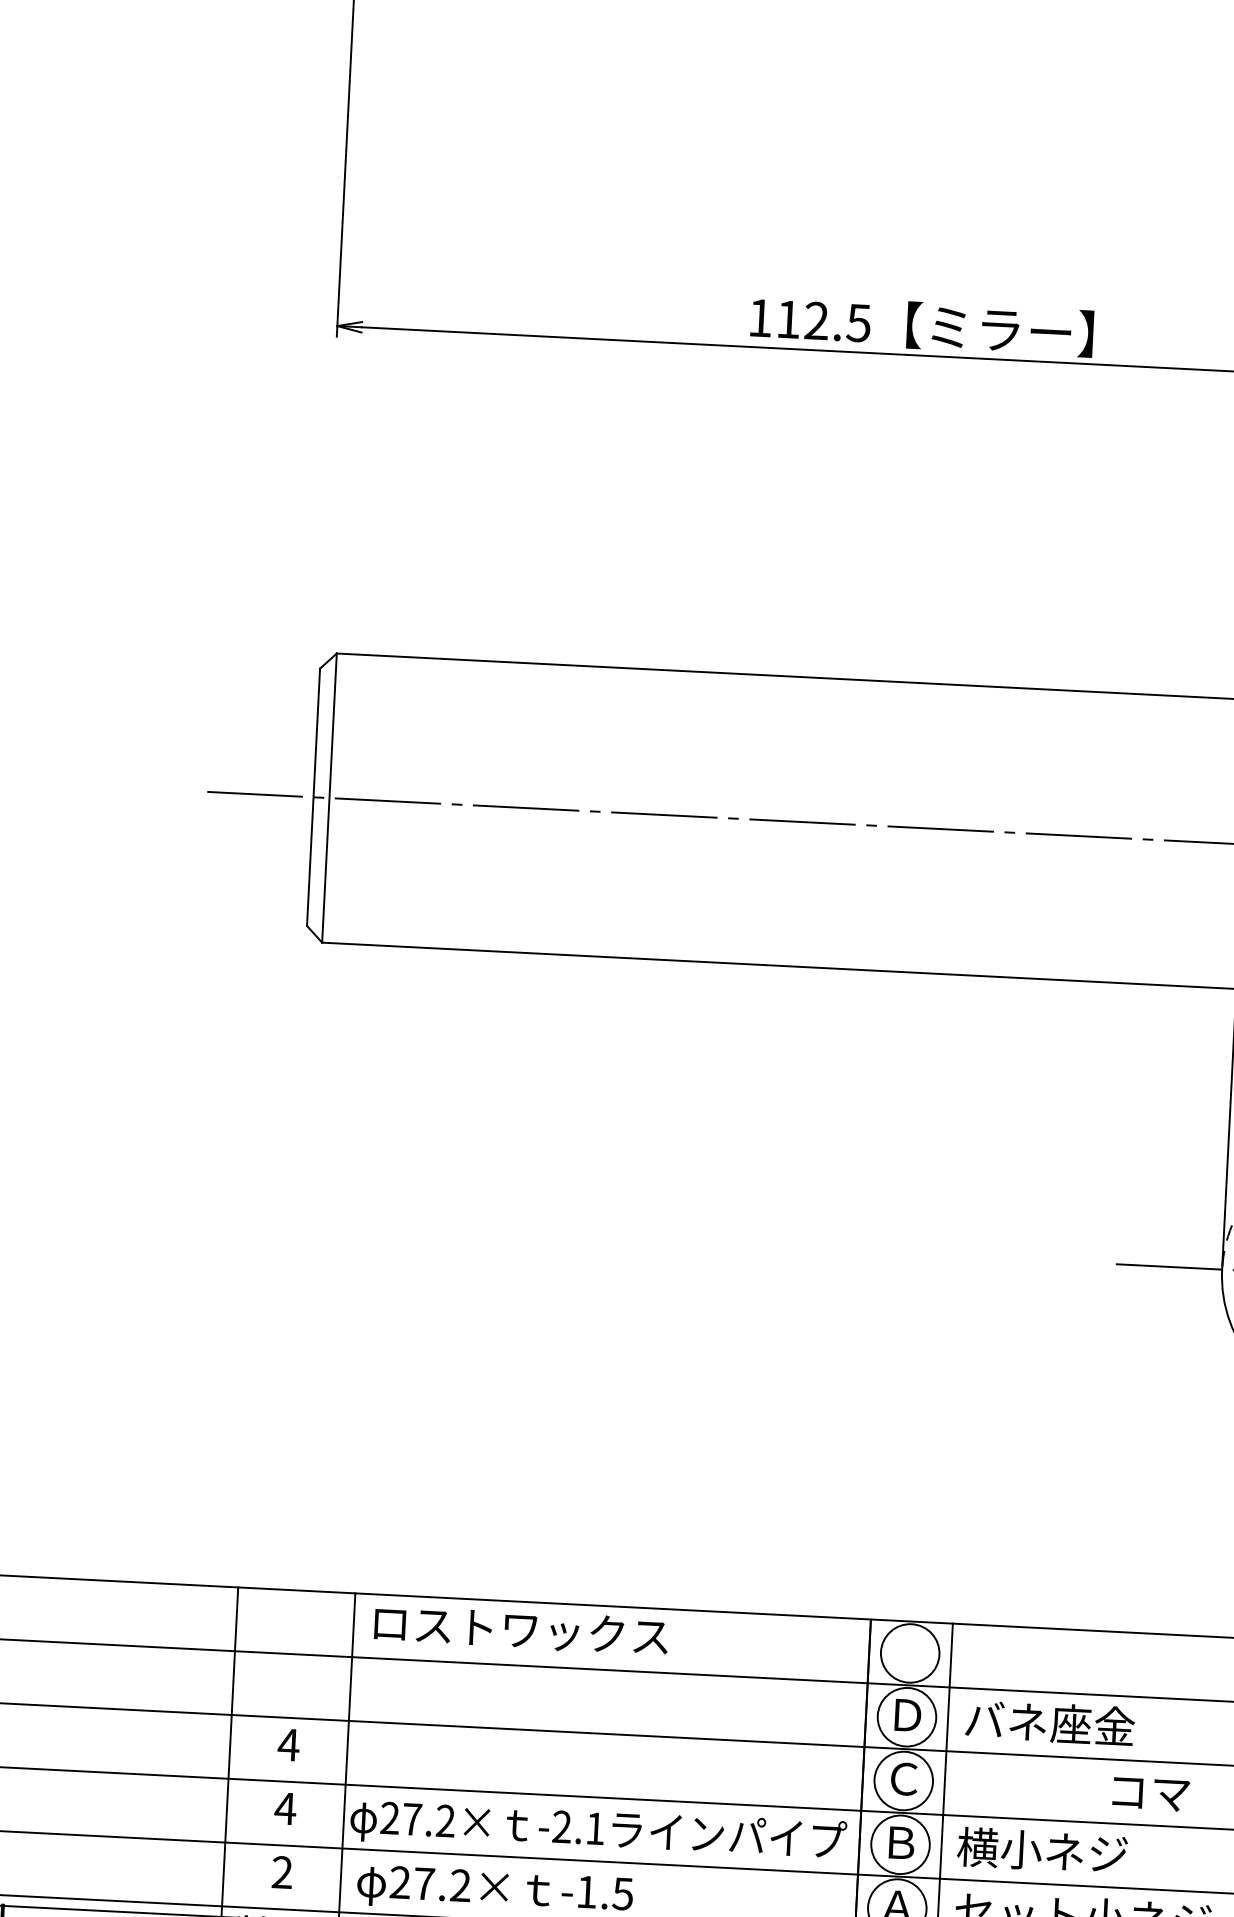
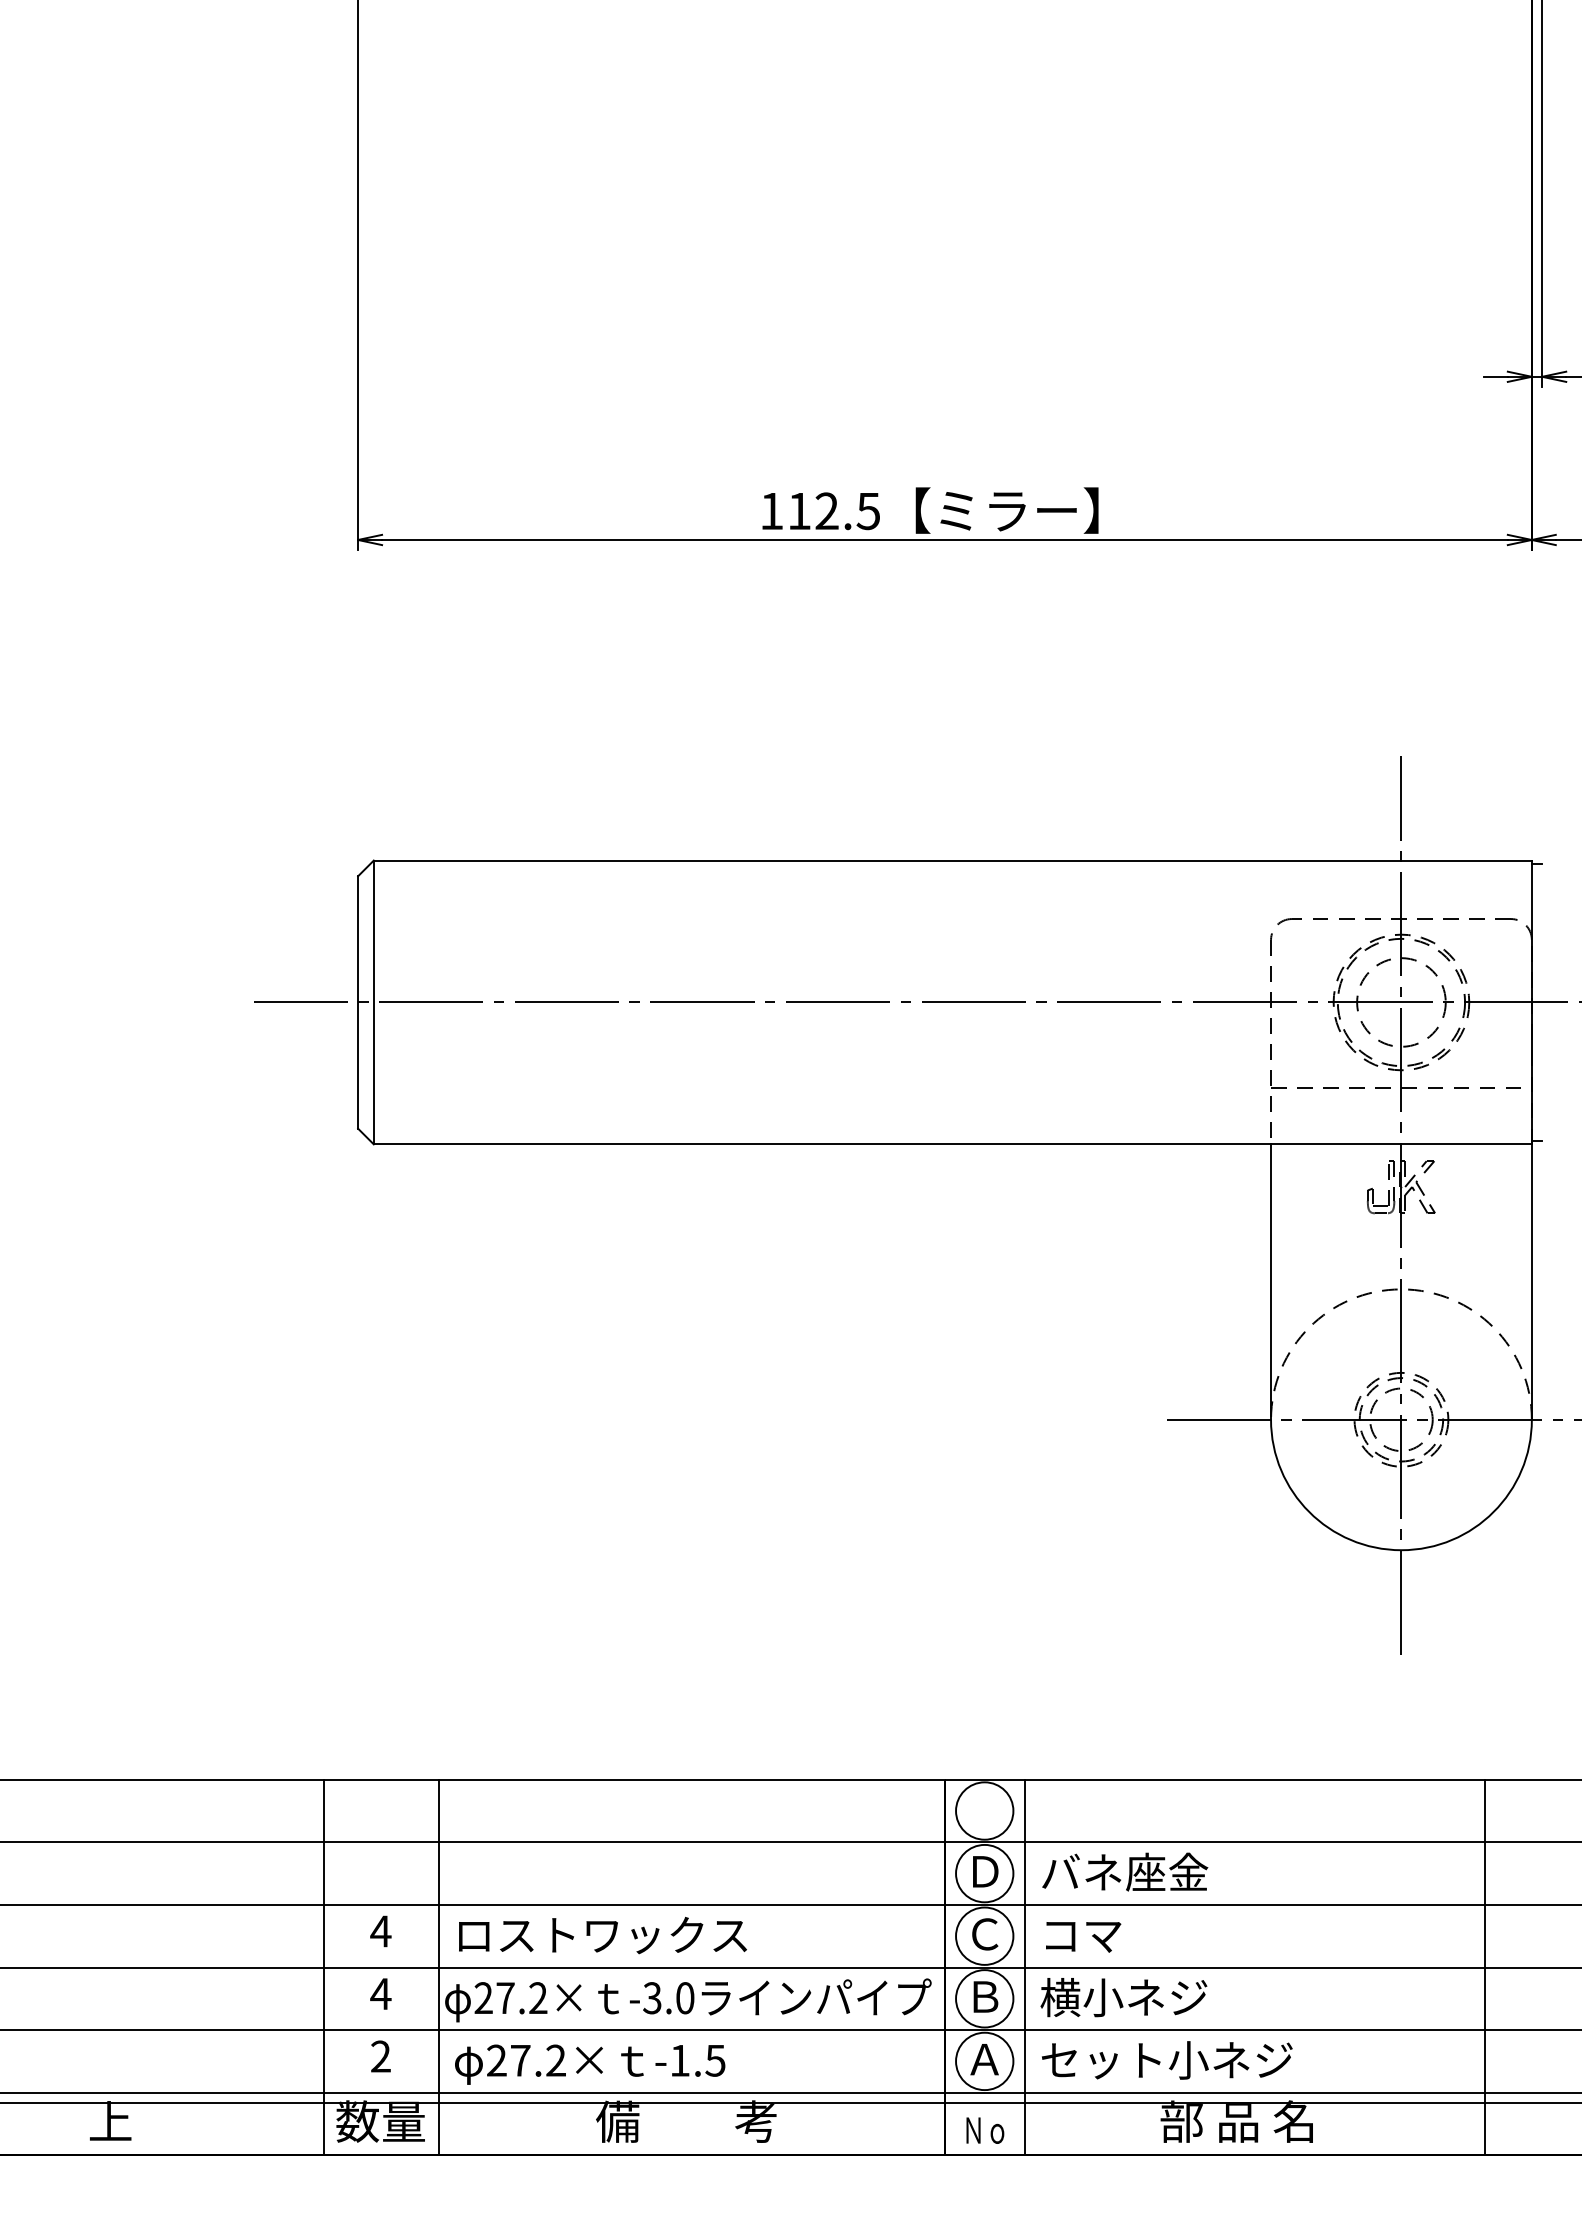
text: (520, 1630) -> (602, 1935), moved
text: (1151, 1794) -> (1083, 1937), moved
text: (578, 1828) -> (668, 1998), -2.1 -> -3.0

